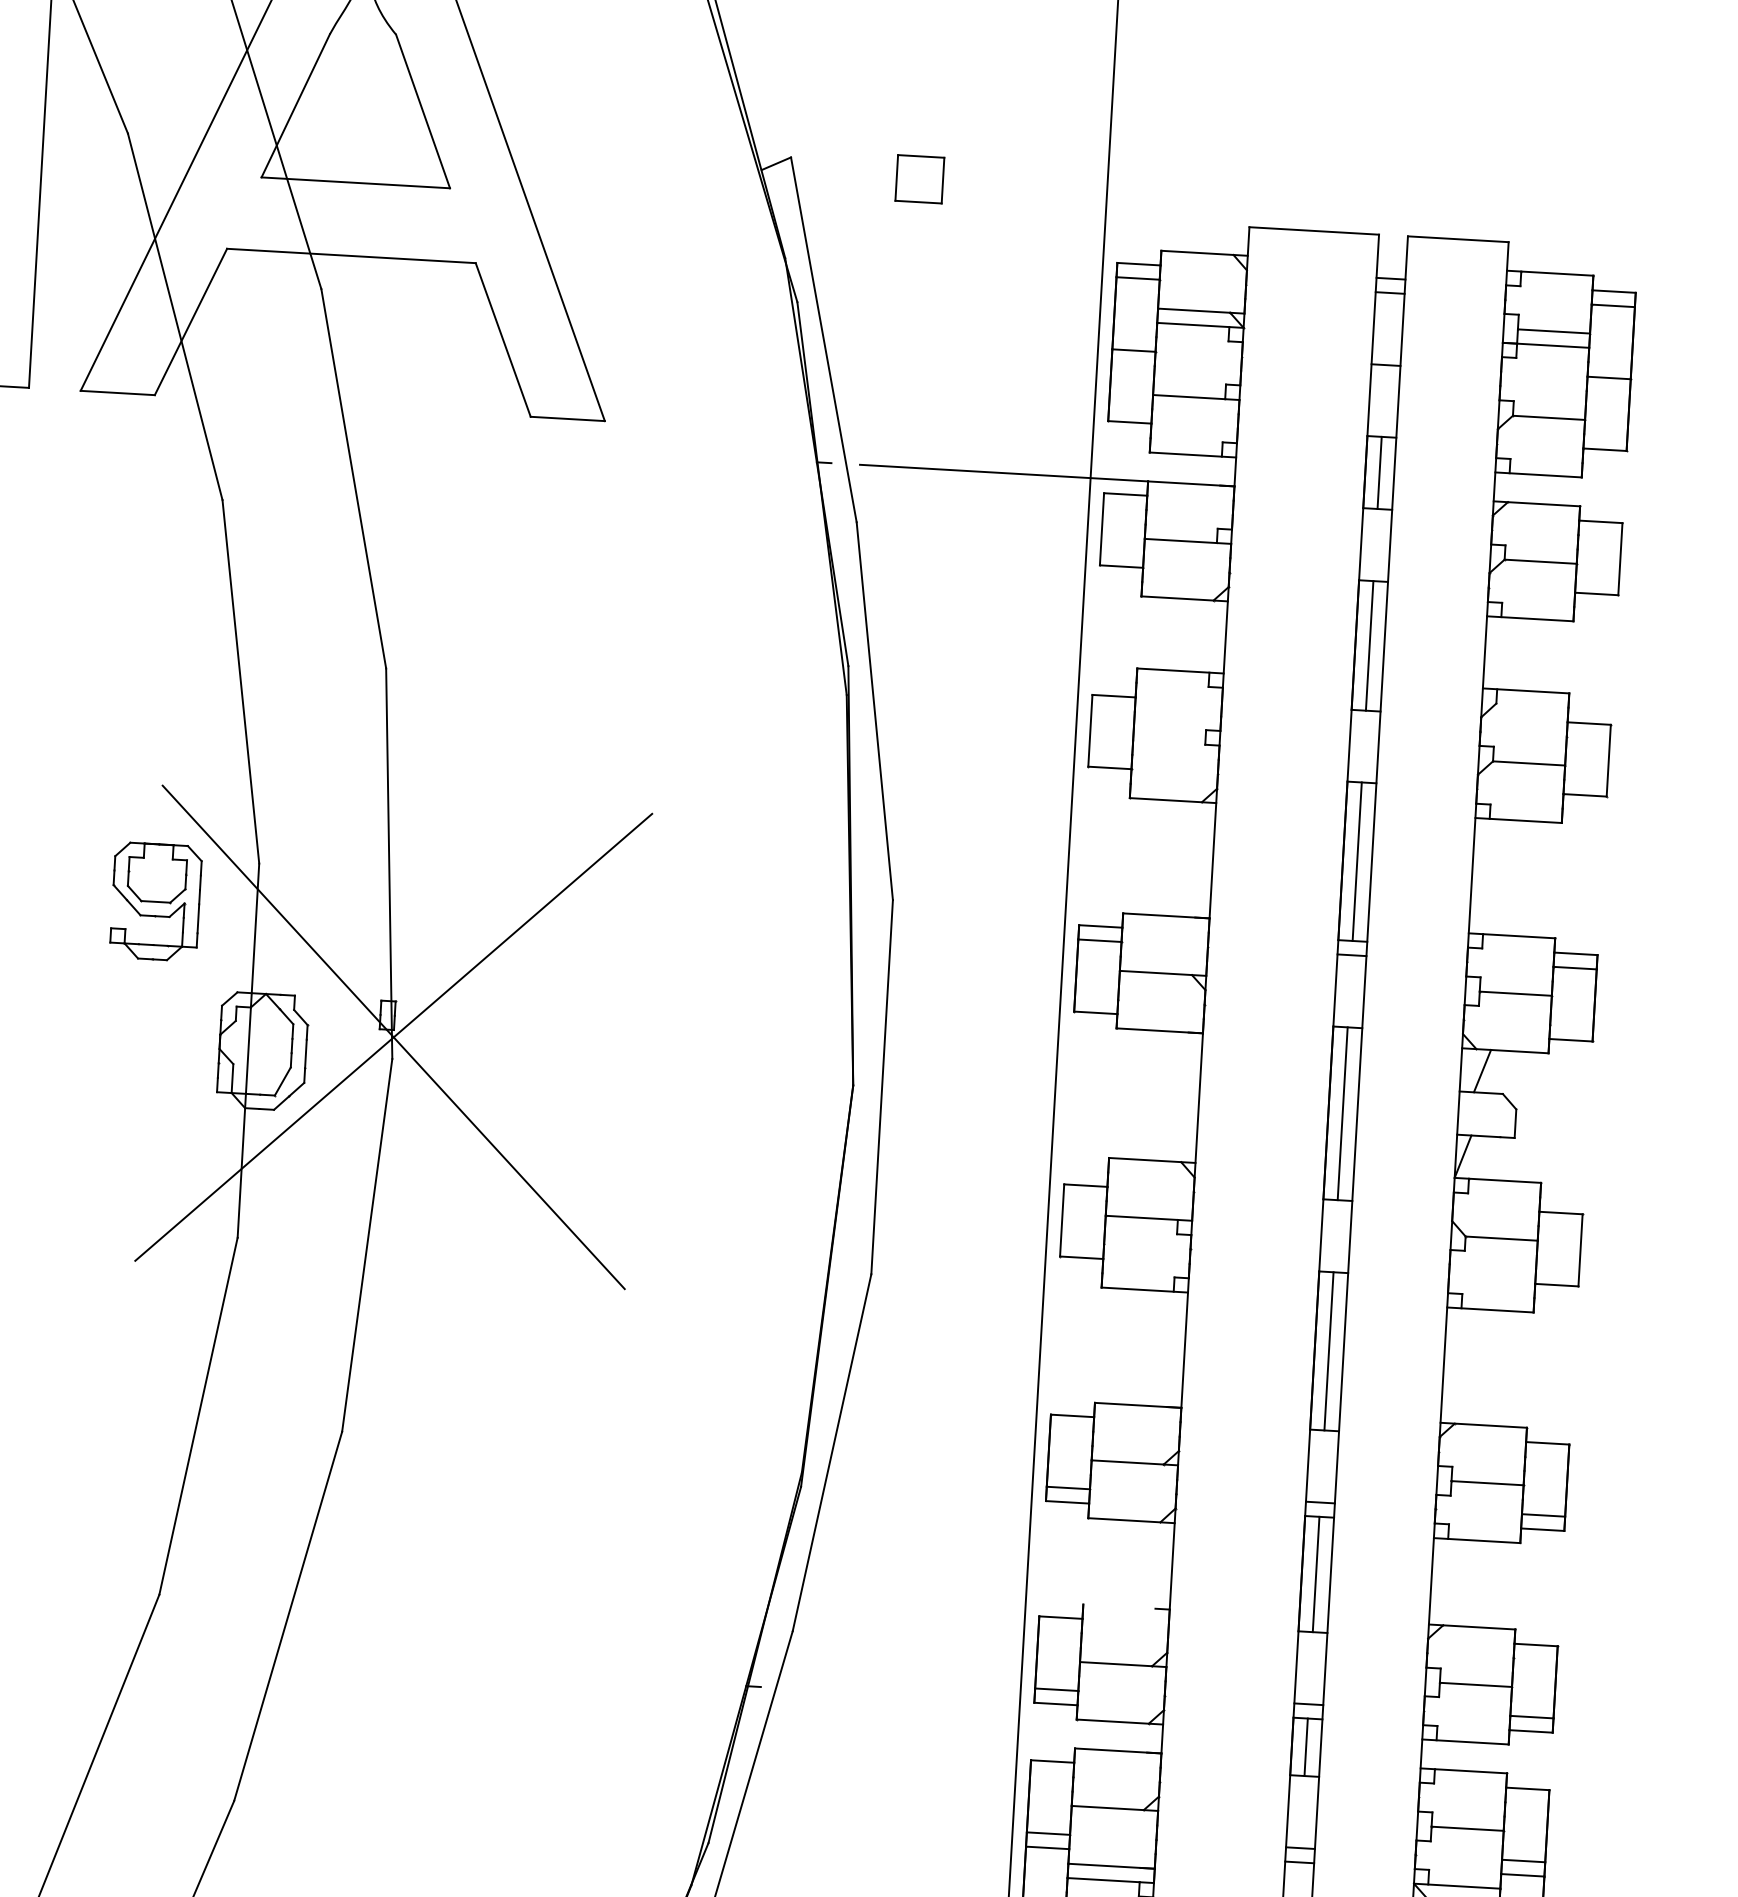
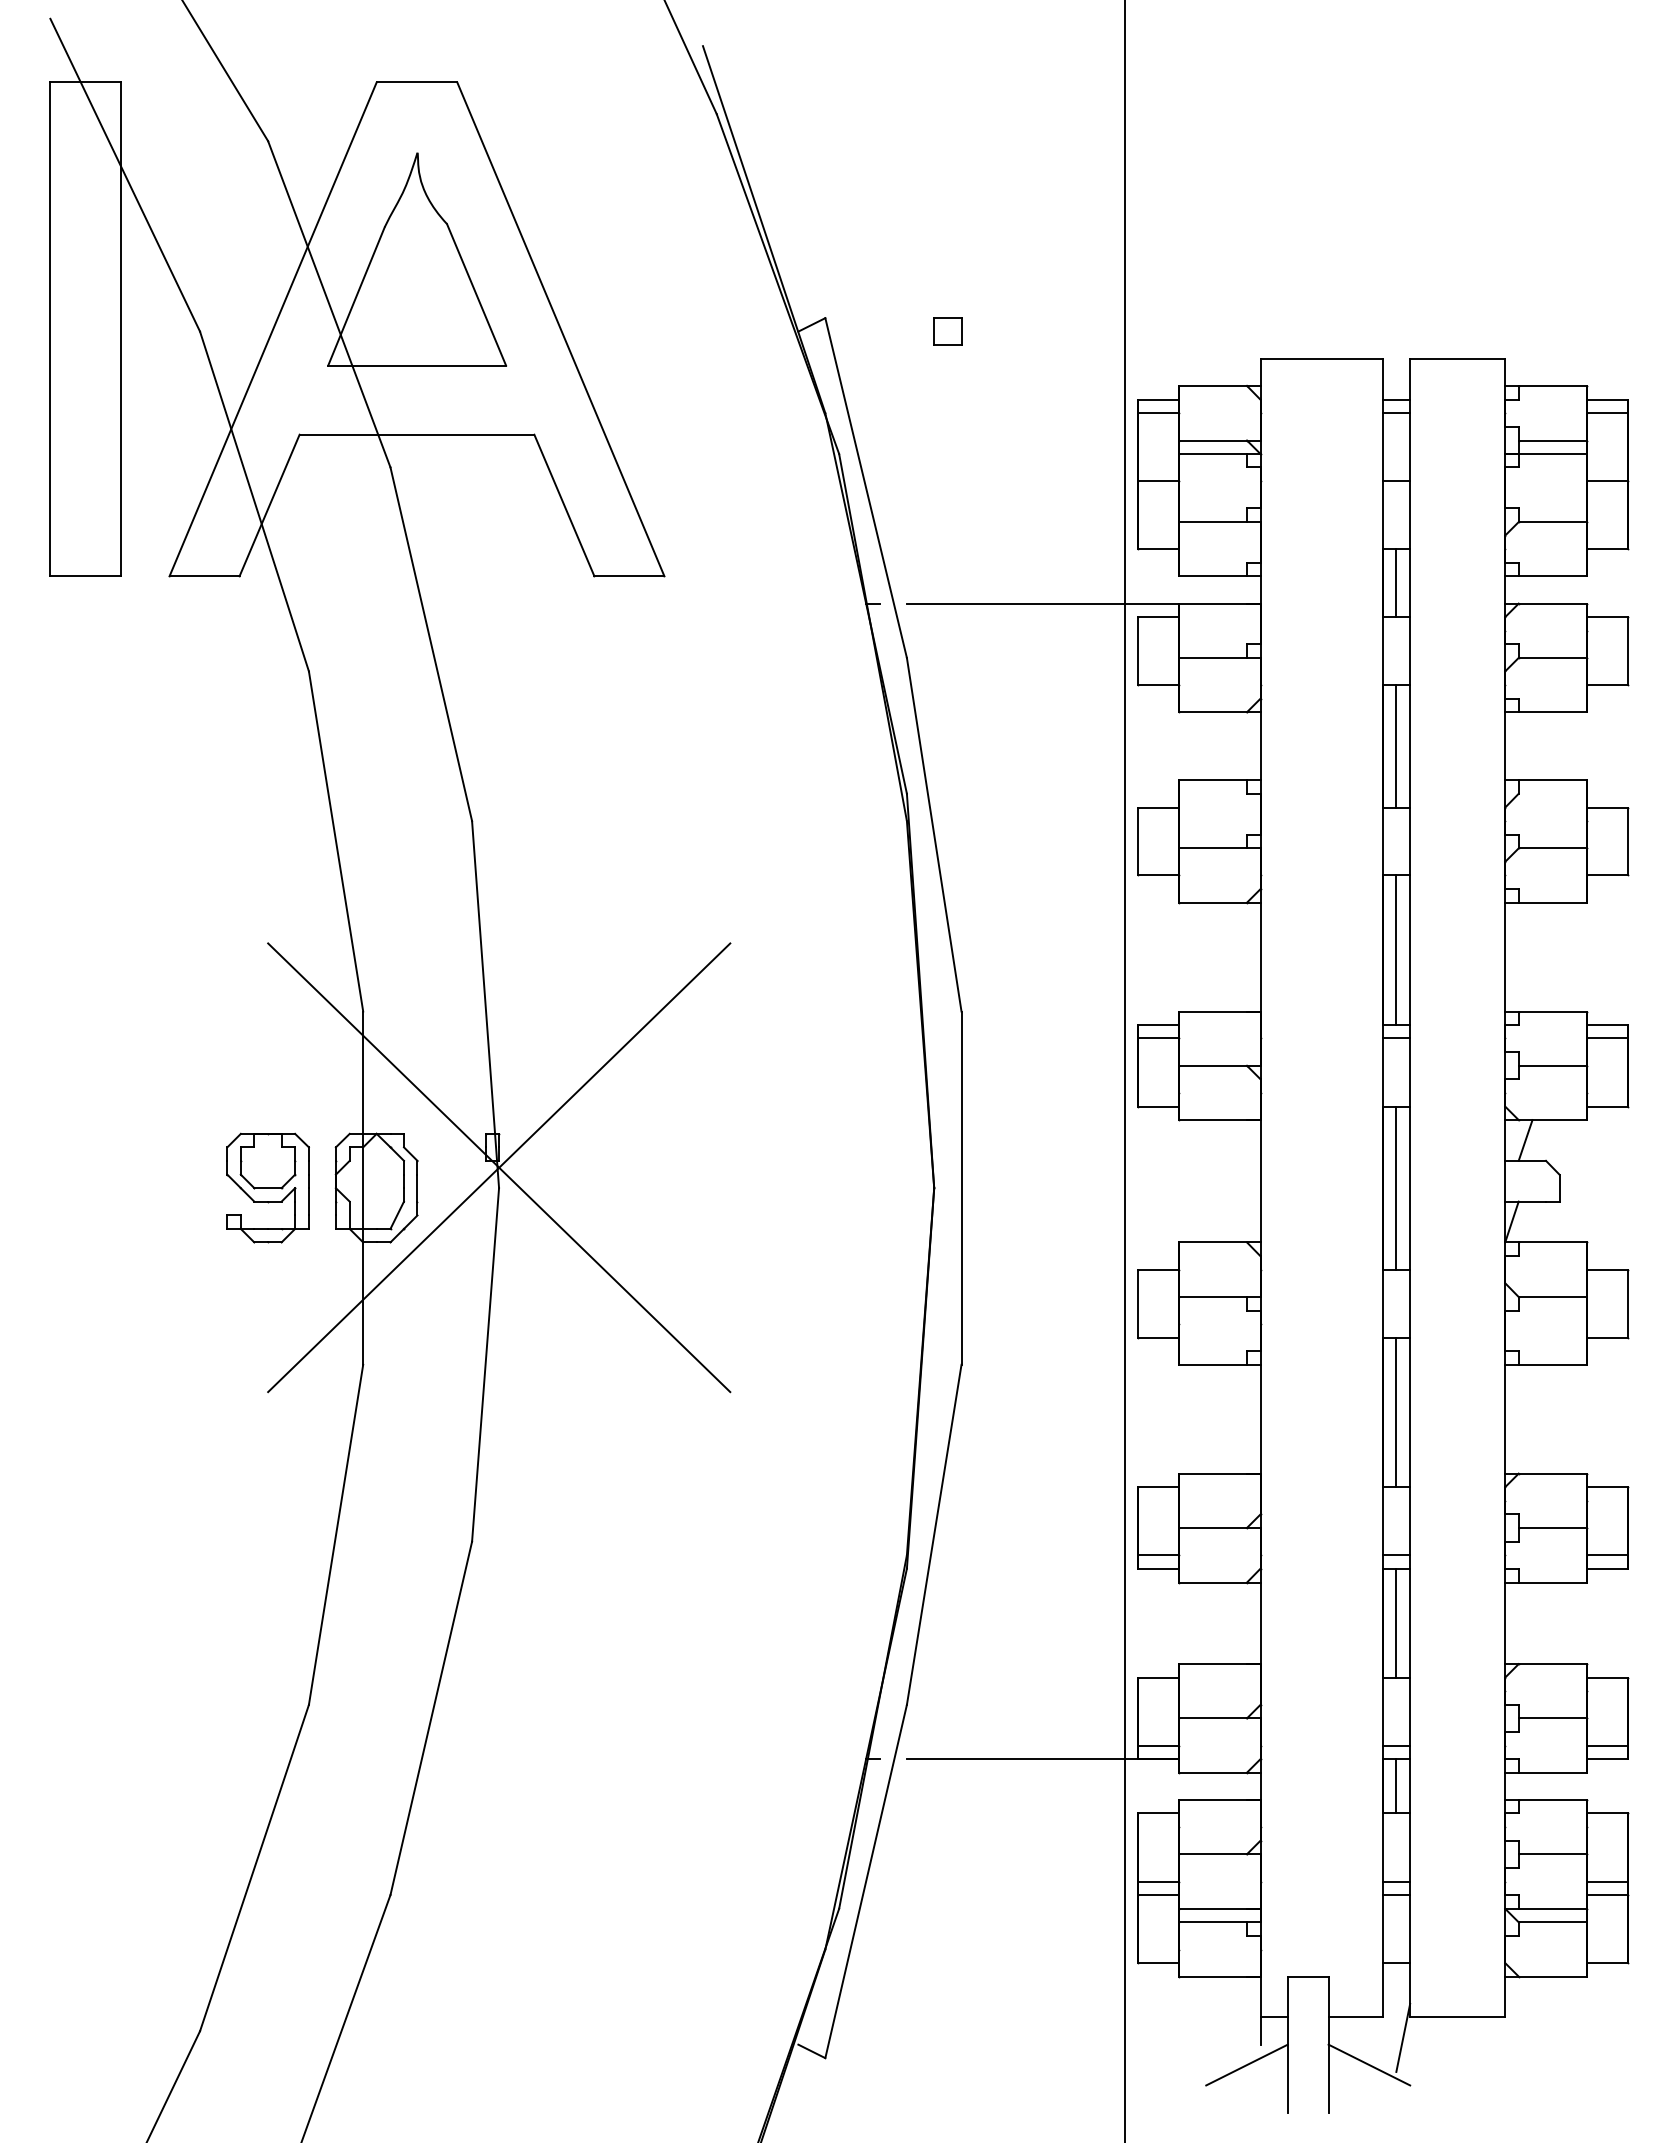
part: (919, 179) -> (947, 331), size x0.62
line: (1168, 742) -> (1212, 848), added
part: (155, 901) -> (267, 1187), moved
line: (1126, 1607) -> (1219, 1664), added
line: (933, 1697) -> (1042, 1759), added

